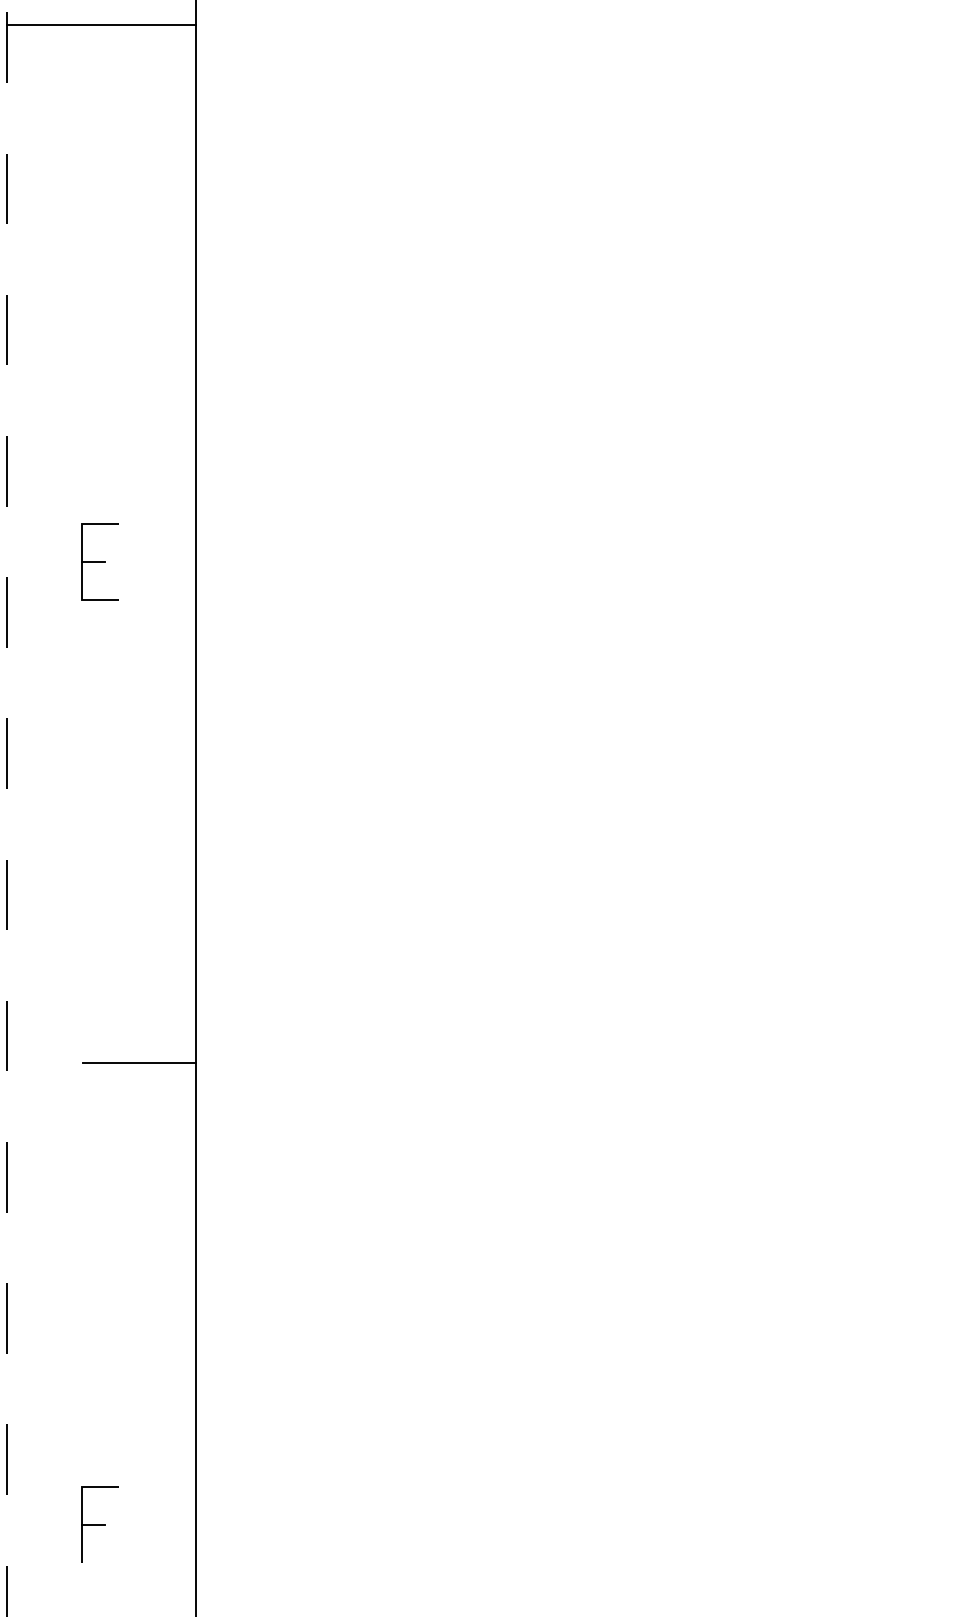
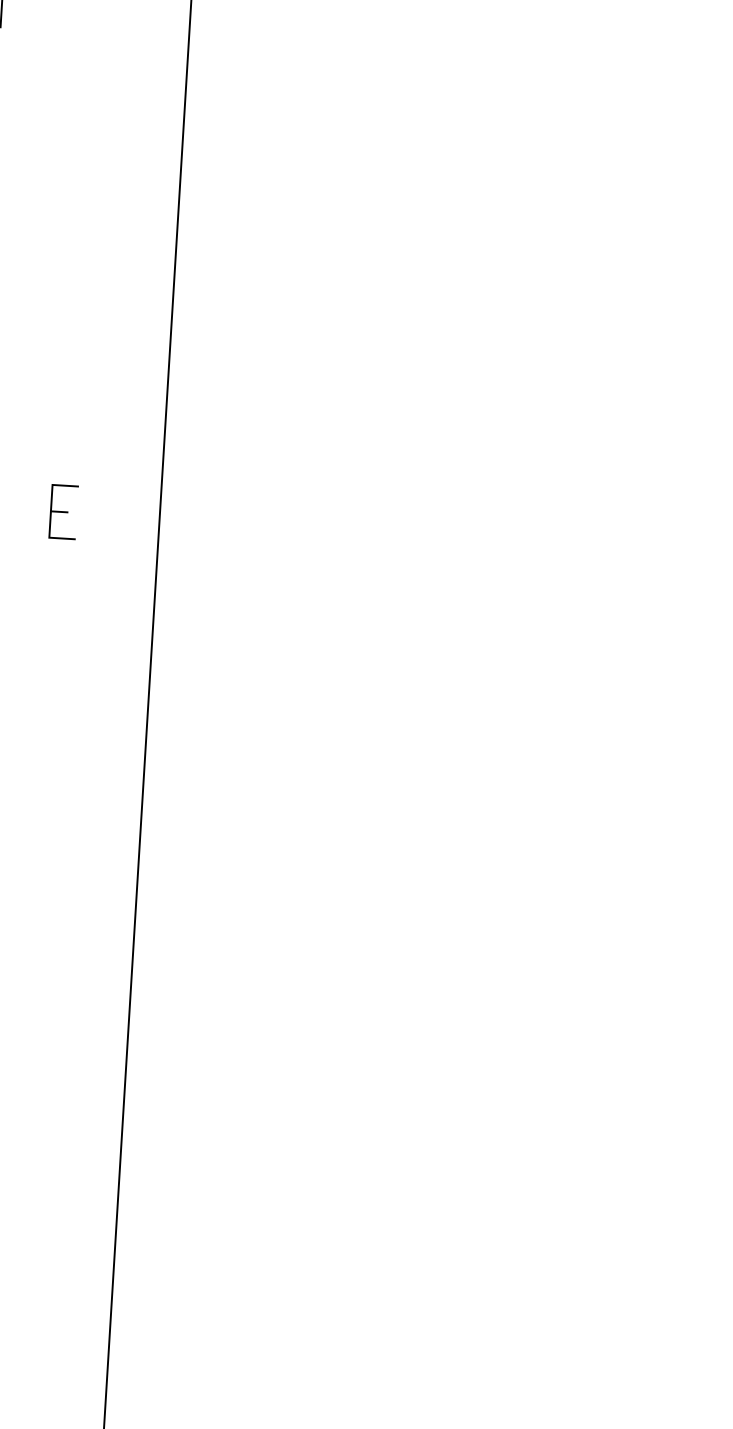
part: (99, 561) -> (63, 511), size x0.7
line: (139, 1063) -> (72, 1014), removed

